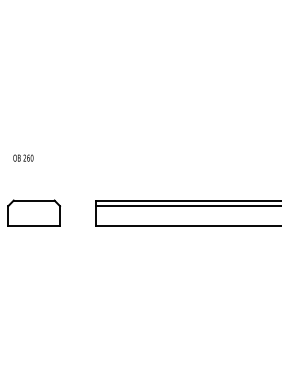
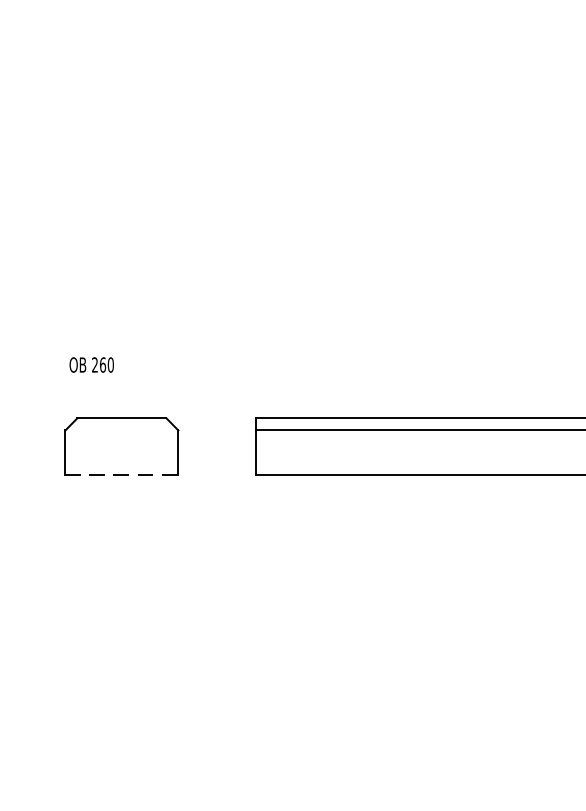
text: (23, 157) -> (92, 363), moved
line: (34, 226) -> (122, 474), solid -> dashed

